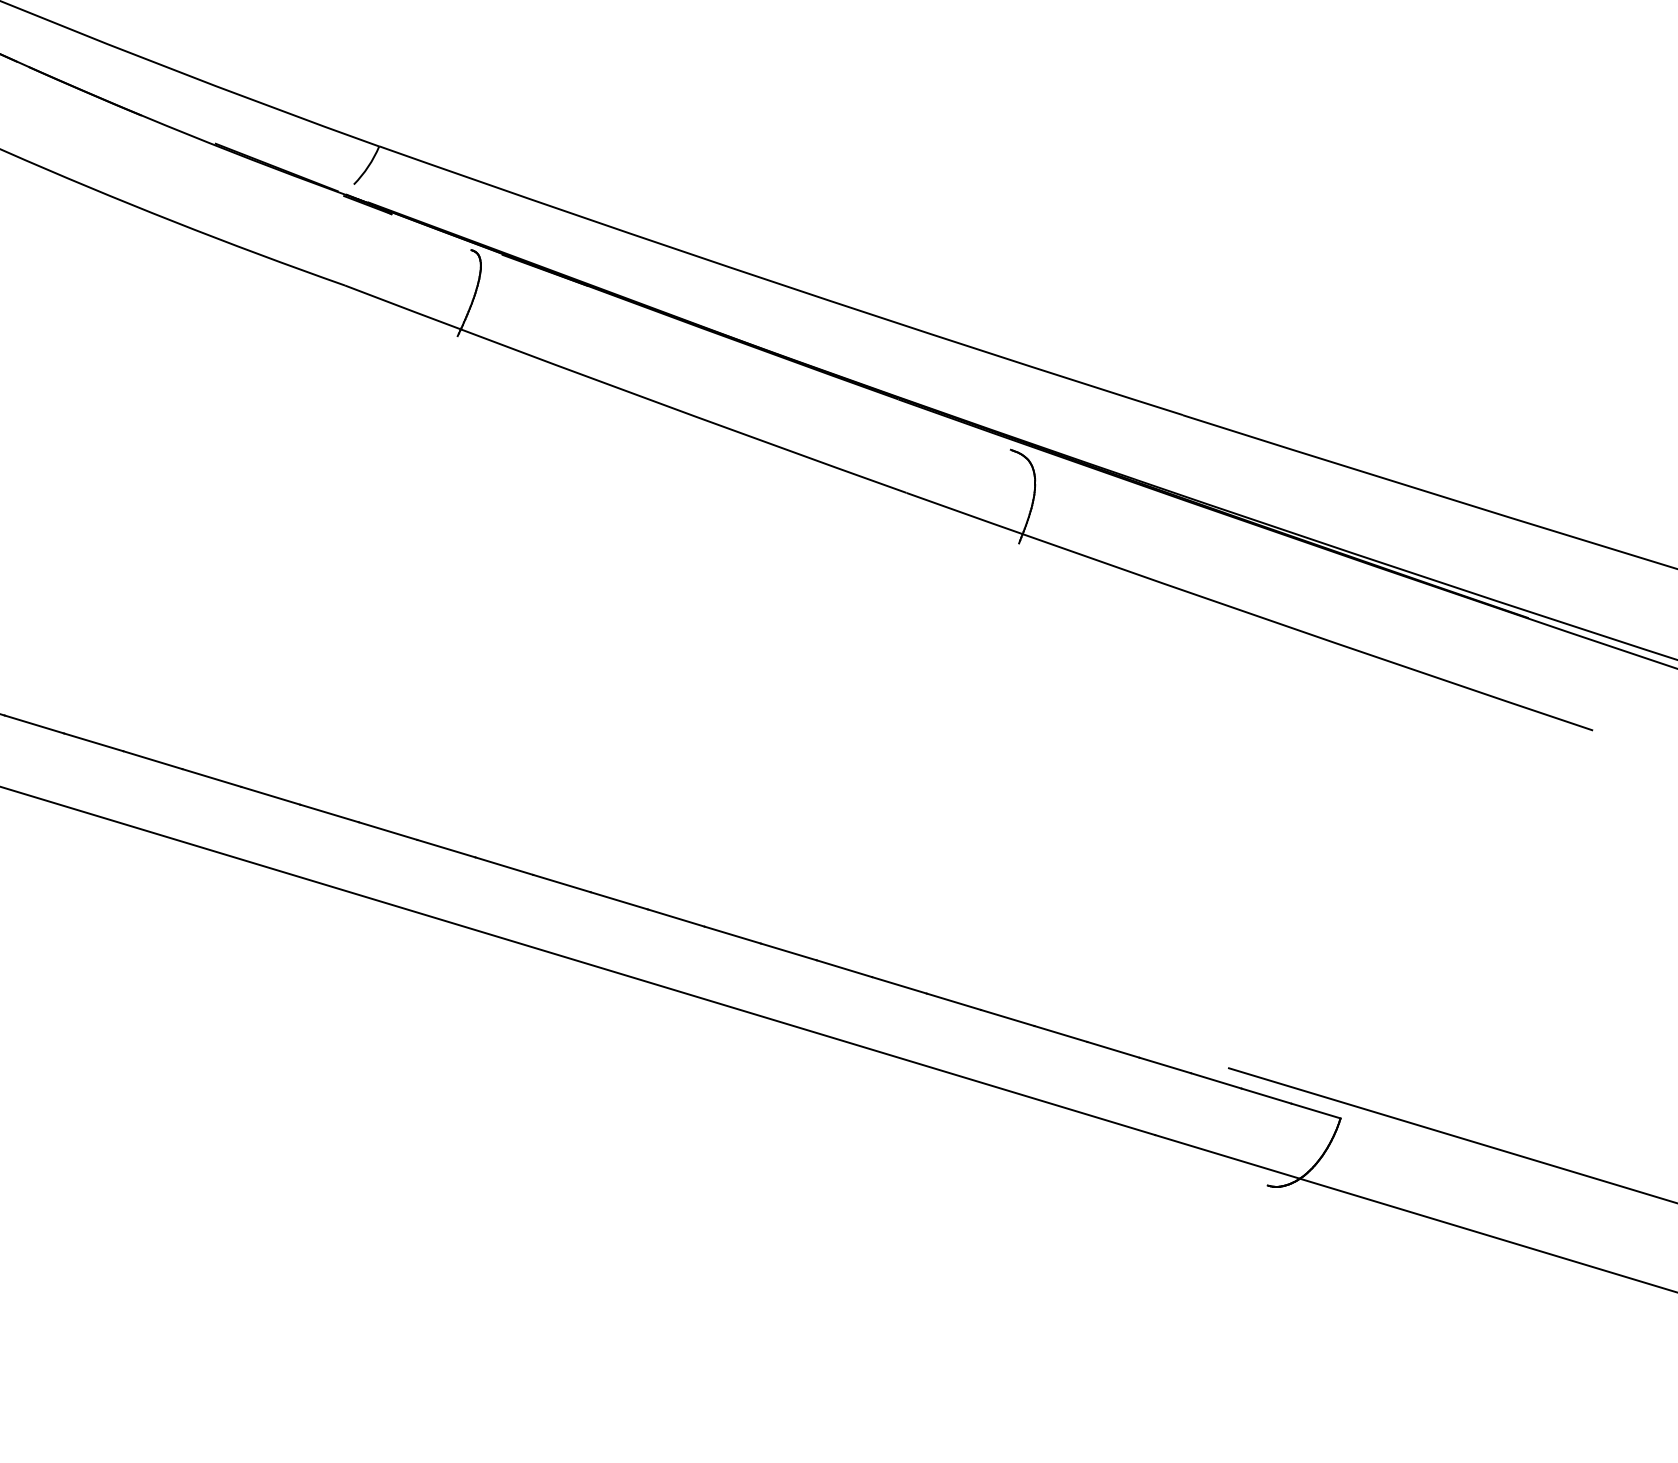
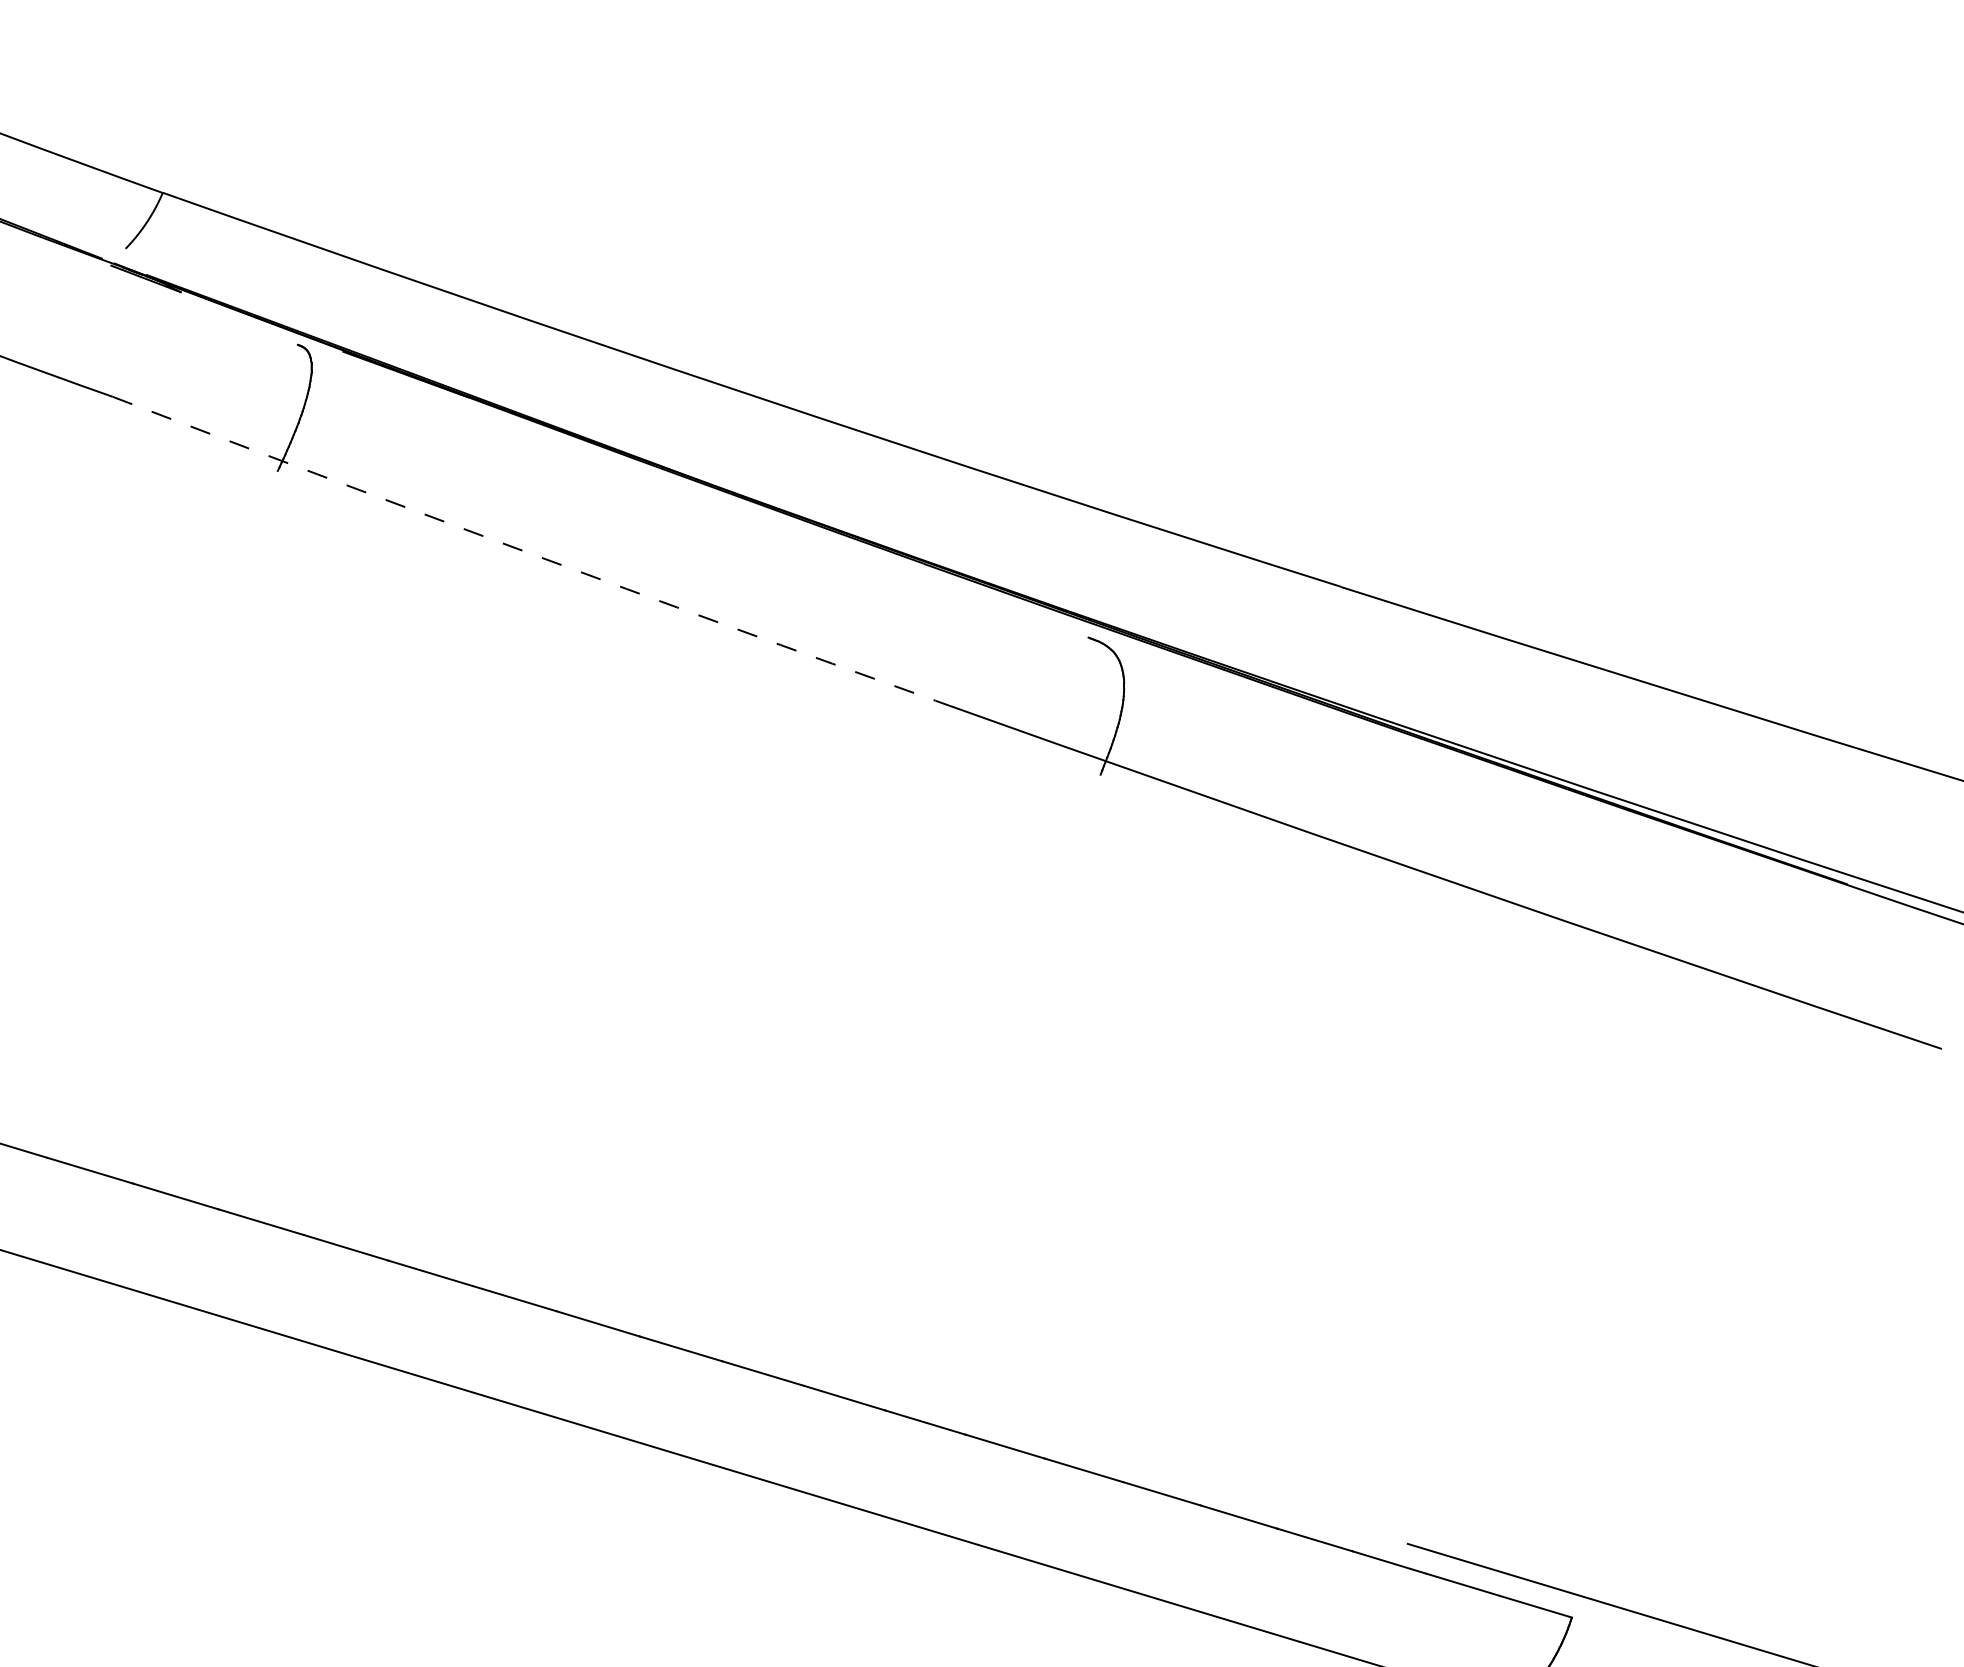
arc: (625, 390) -> (523, 550), solid -> dashed

